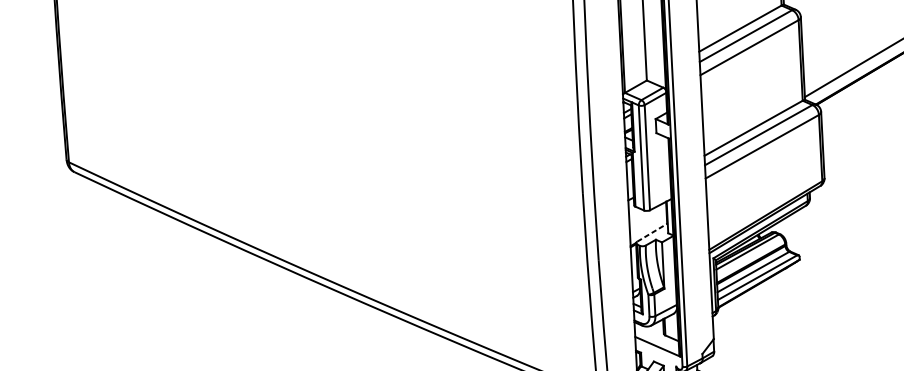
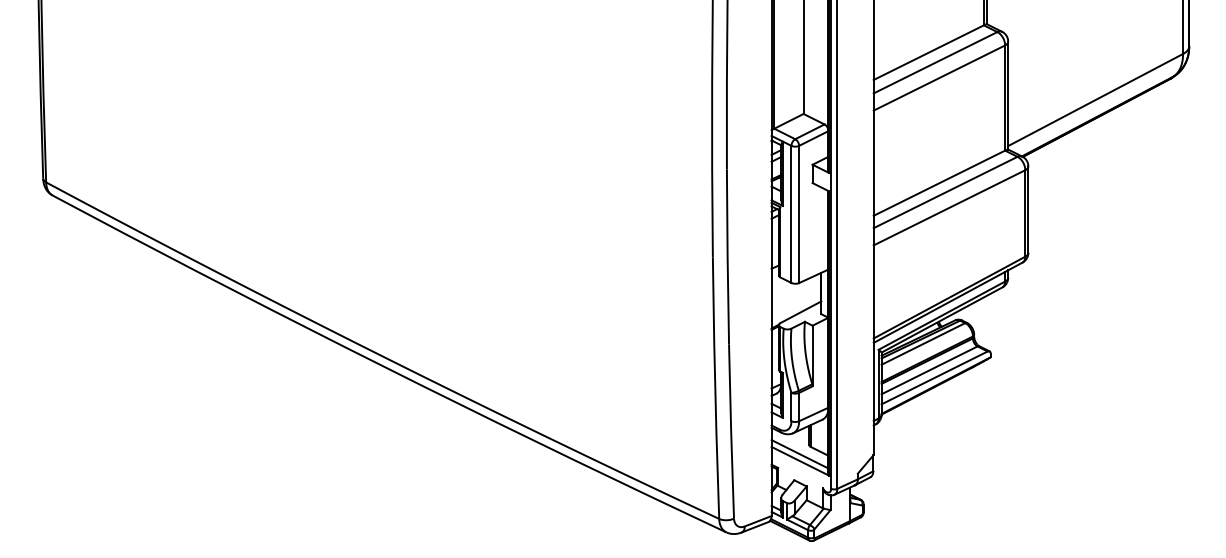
line: (652, 232) -> (801, 312), dashed -> solid
line: (656, 341) -> (799, 454), added

